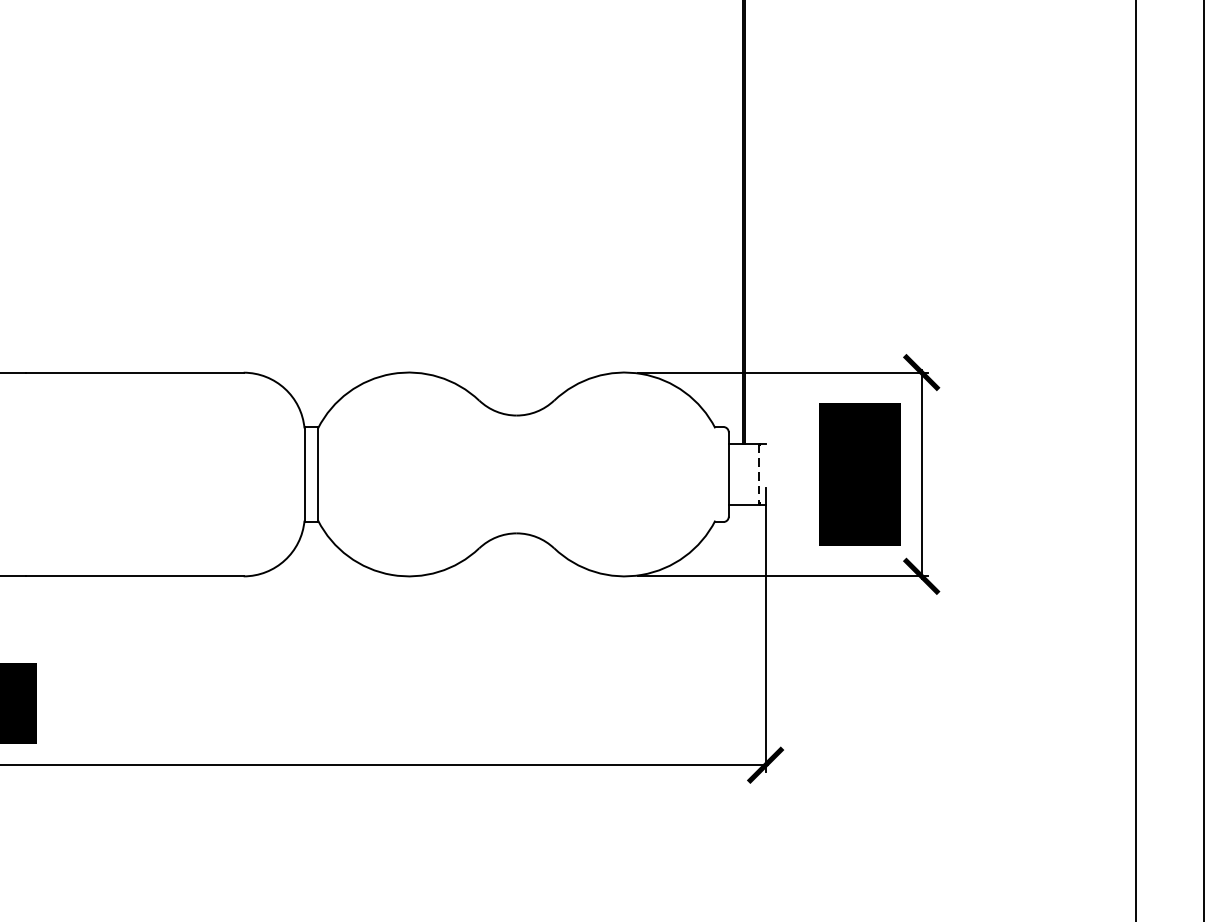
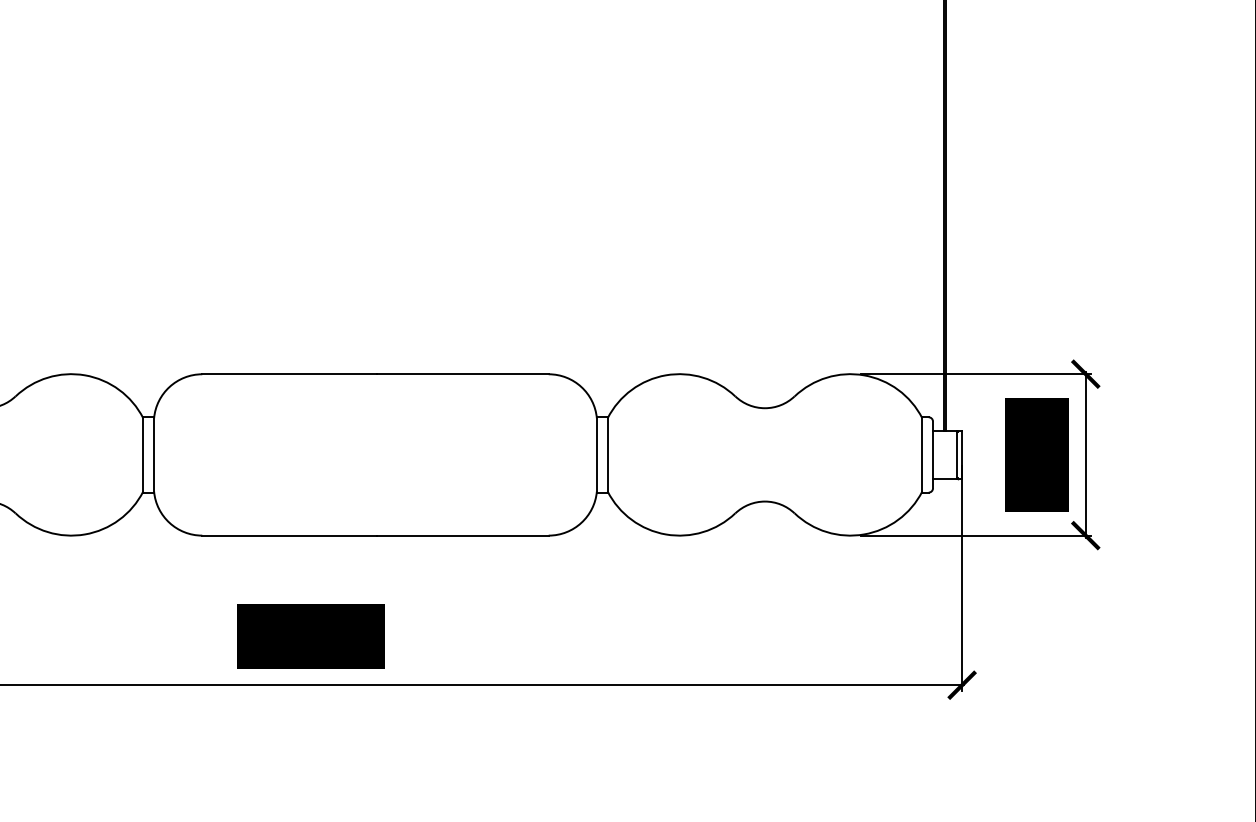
line: (715, 473) -> (922, 454), added
line: (766, 473) -> (962, 454), added
line: (758, 475) -> (956, 455), dashed -> solid

